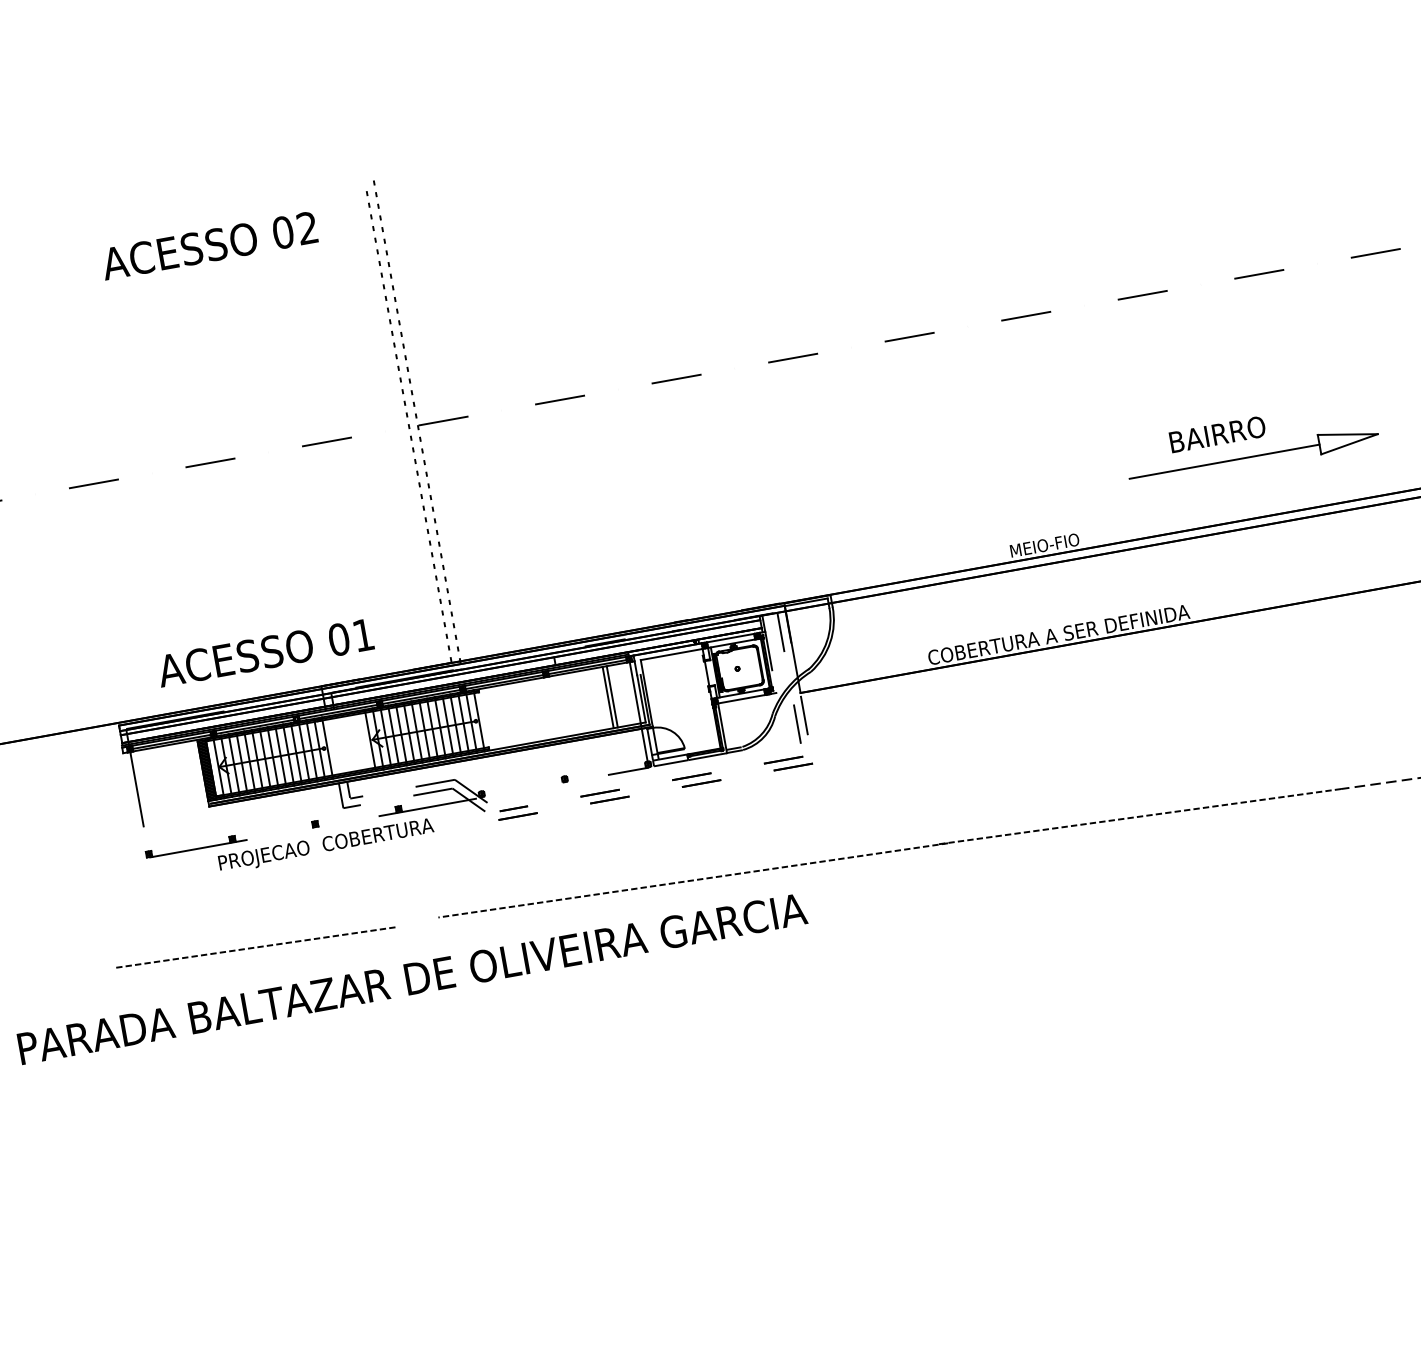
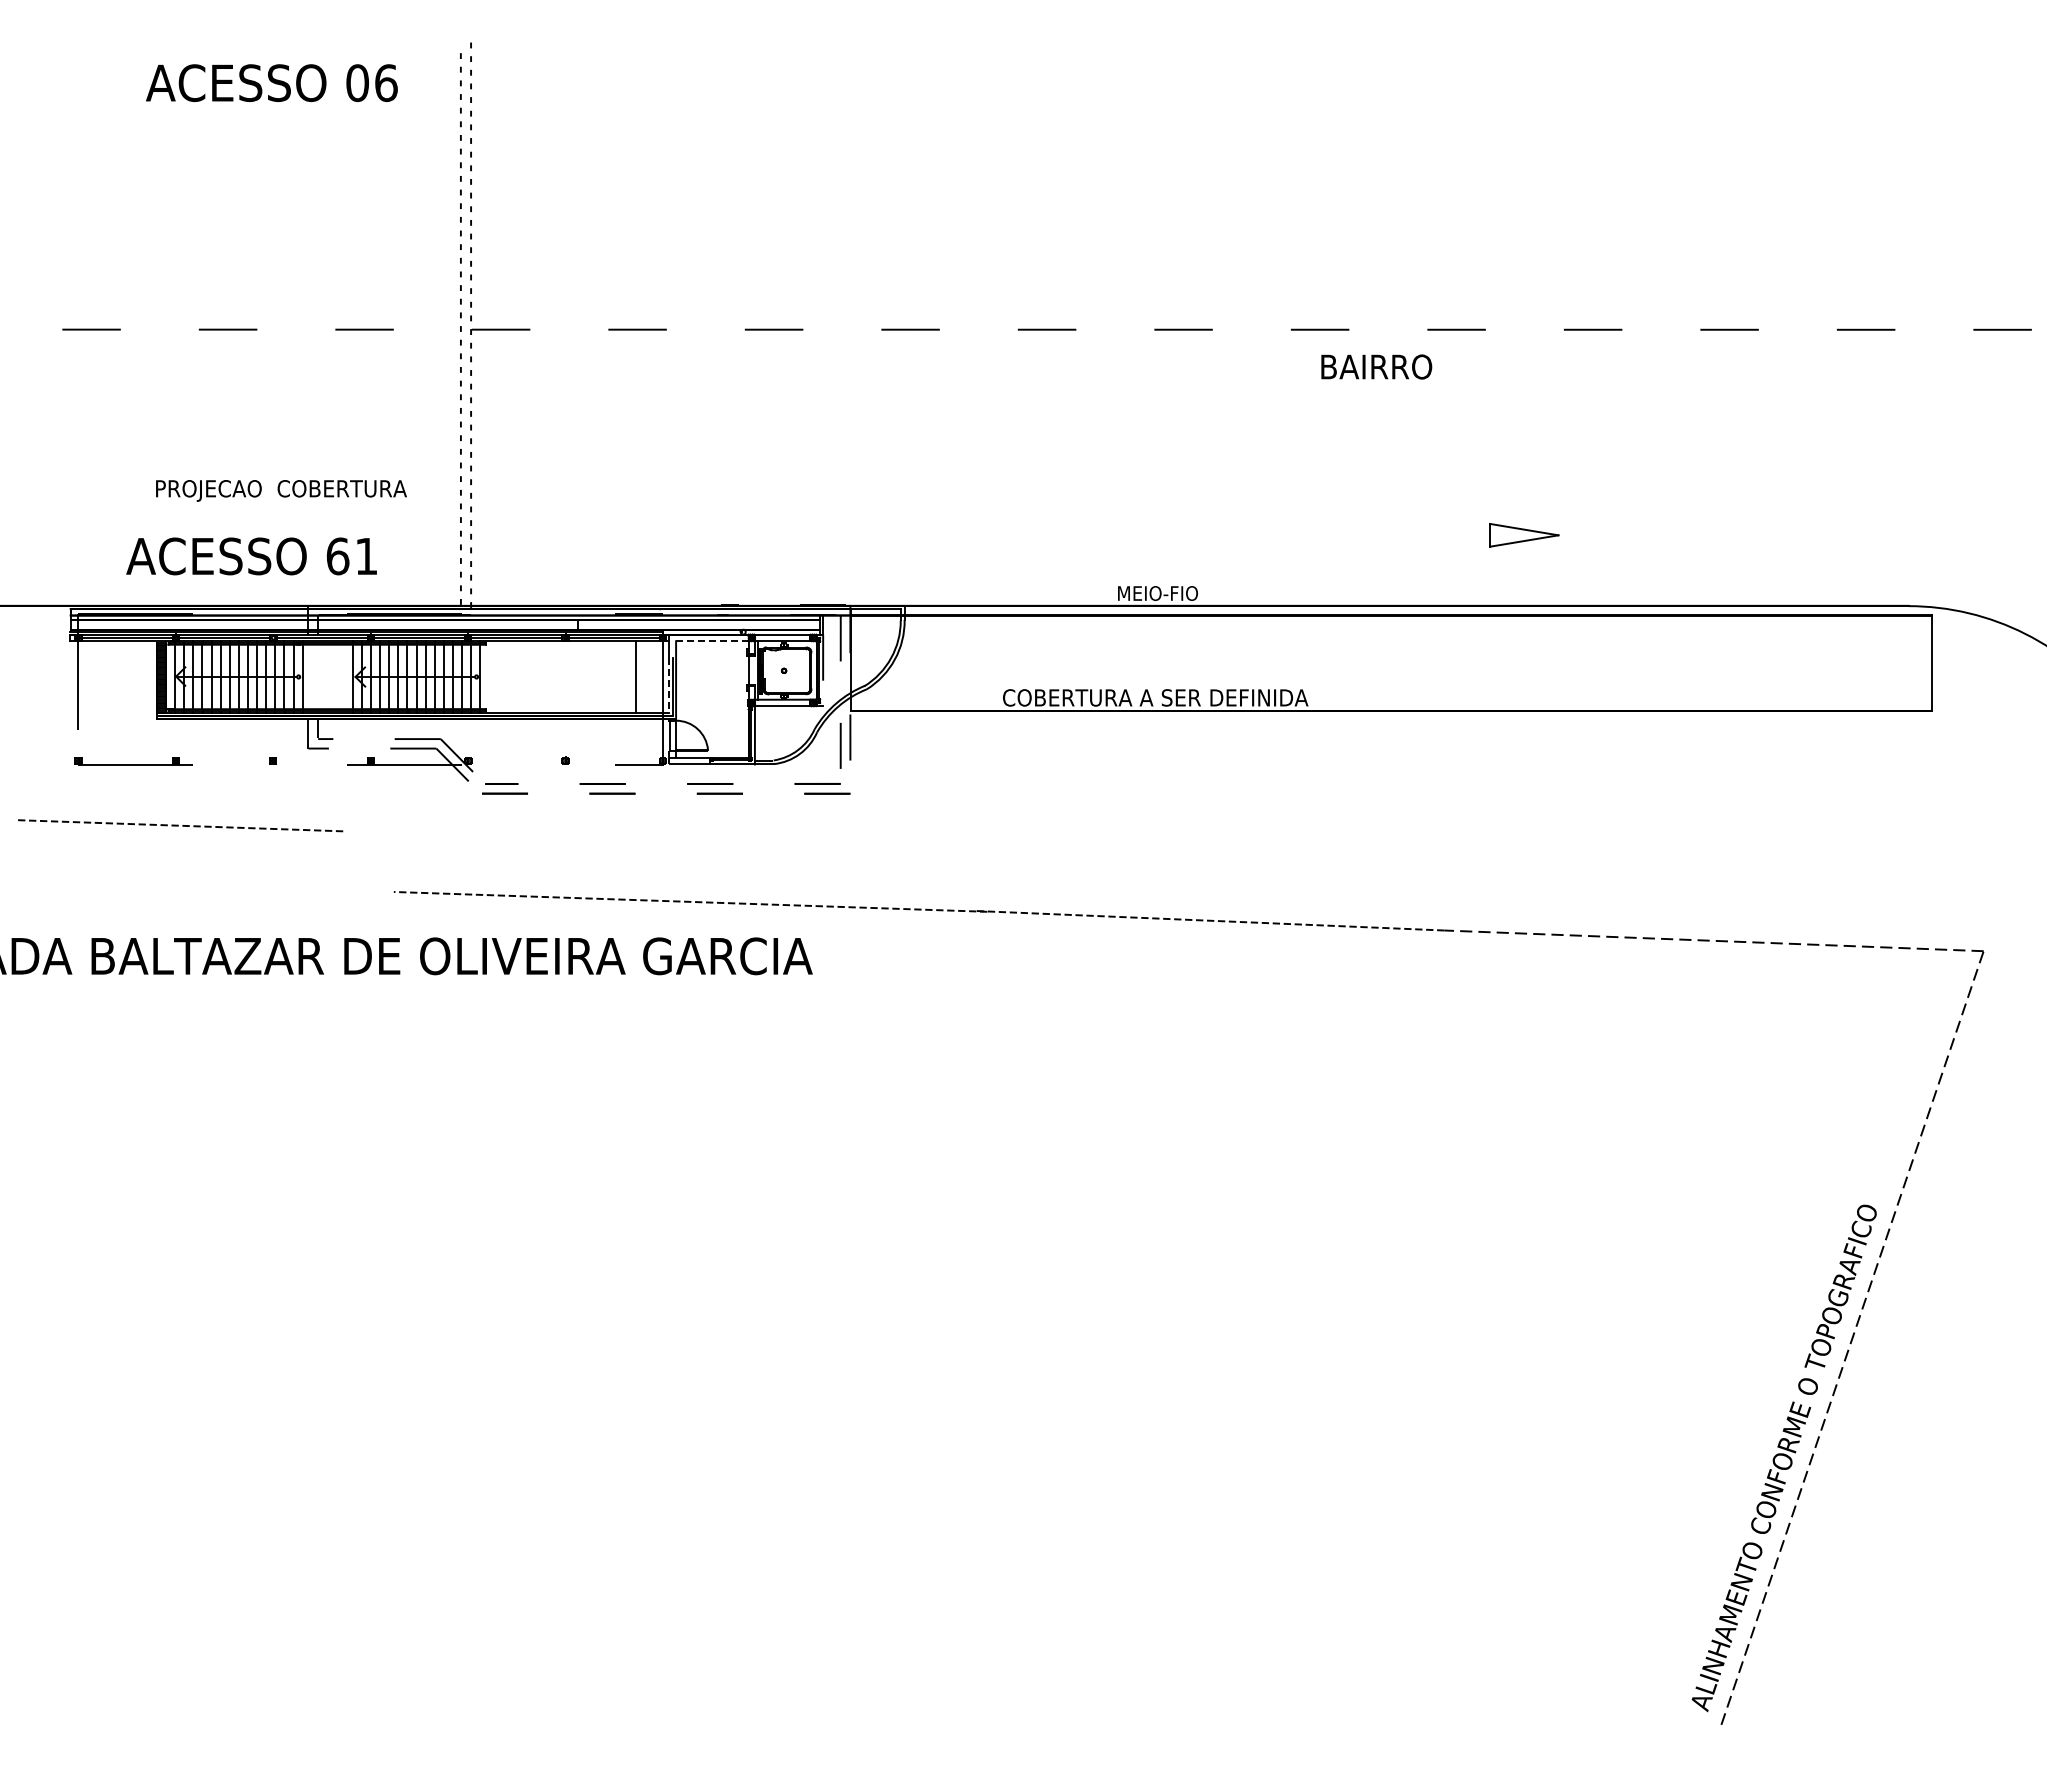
text: (307, 228) -> (386, 83), 02 -> 06
text: (1217, 434) -> (1376, 366), moved
line: (1224, 461) -> (1378, 535), removed
text: (338, 639) -> (337, 556), 01 -> 61
line: (671, 654) -> (712, 641), solid -> dashed
line: (608, 697) -> (631, 676), removed
line: (641, 699) -> (668, 685), solid -> dashed
text: (326, 845) -> (281, 490), moved
line: (253, 947) -> (178, 825), moved

